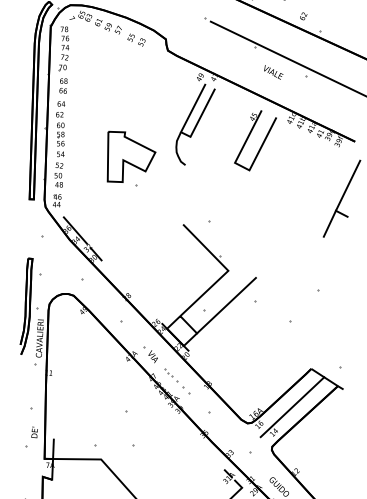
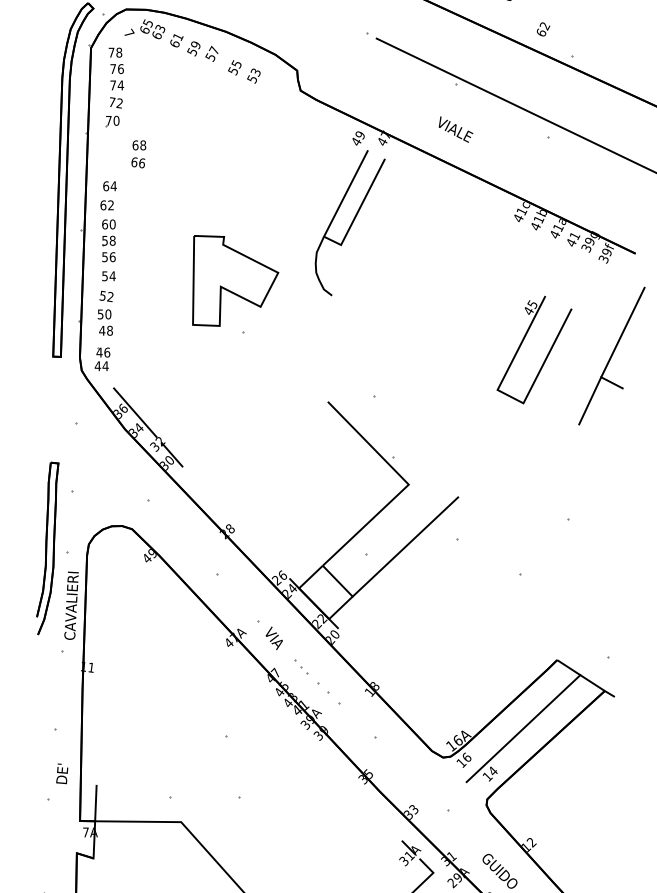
text: (273, 72) -> (455, 129), moved
text: (63, 85) -> (138, 153), moved
part: (249, 136) -> (523, 342), moved

